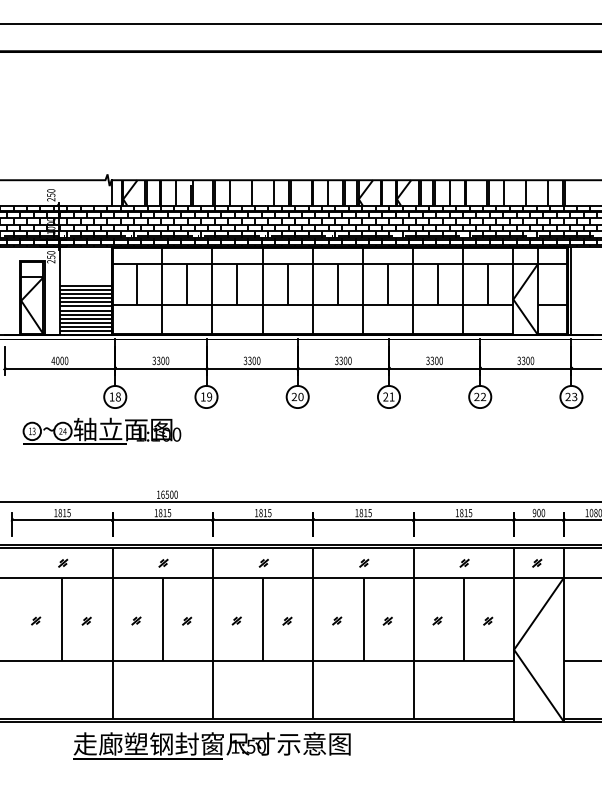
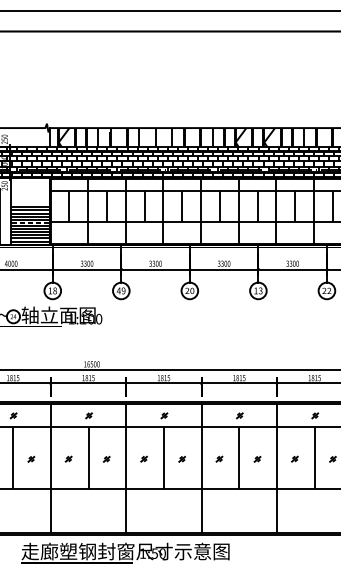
line: (85, 306) -> (30, 222), solid -> dashed
text: (203, 396) -> (119, 290), 19 -> 49
text: (388, 396) -> (258, 290), 21 -> 13

